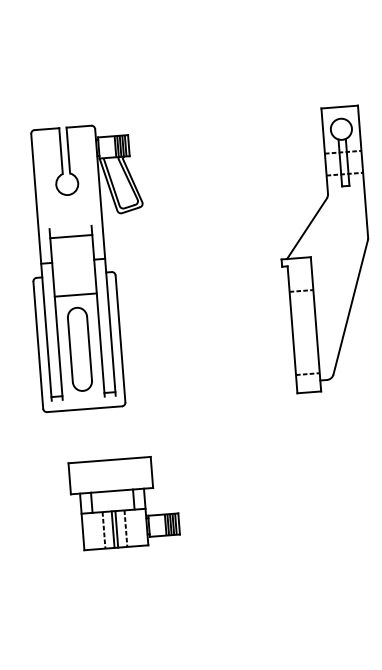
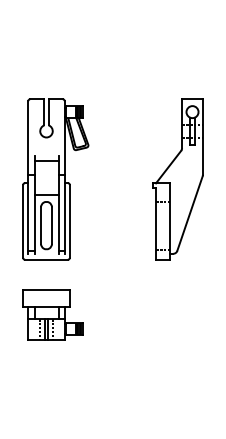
part: (89, 267) -> (55, 179), moved

